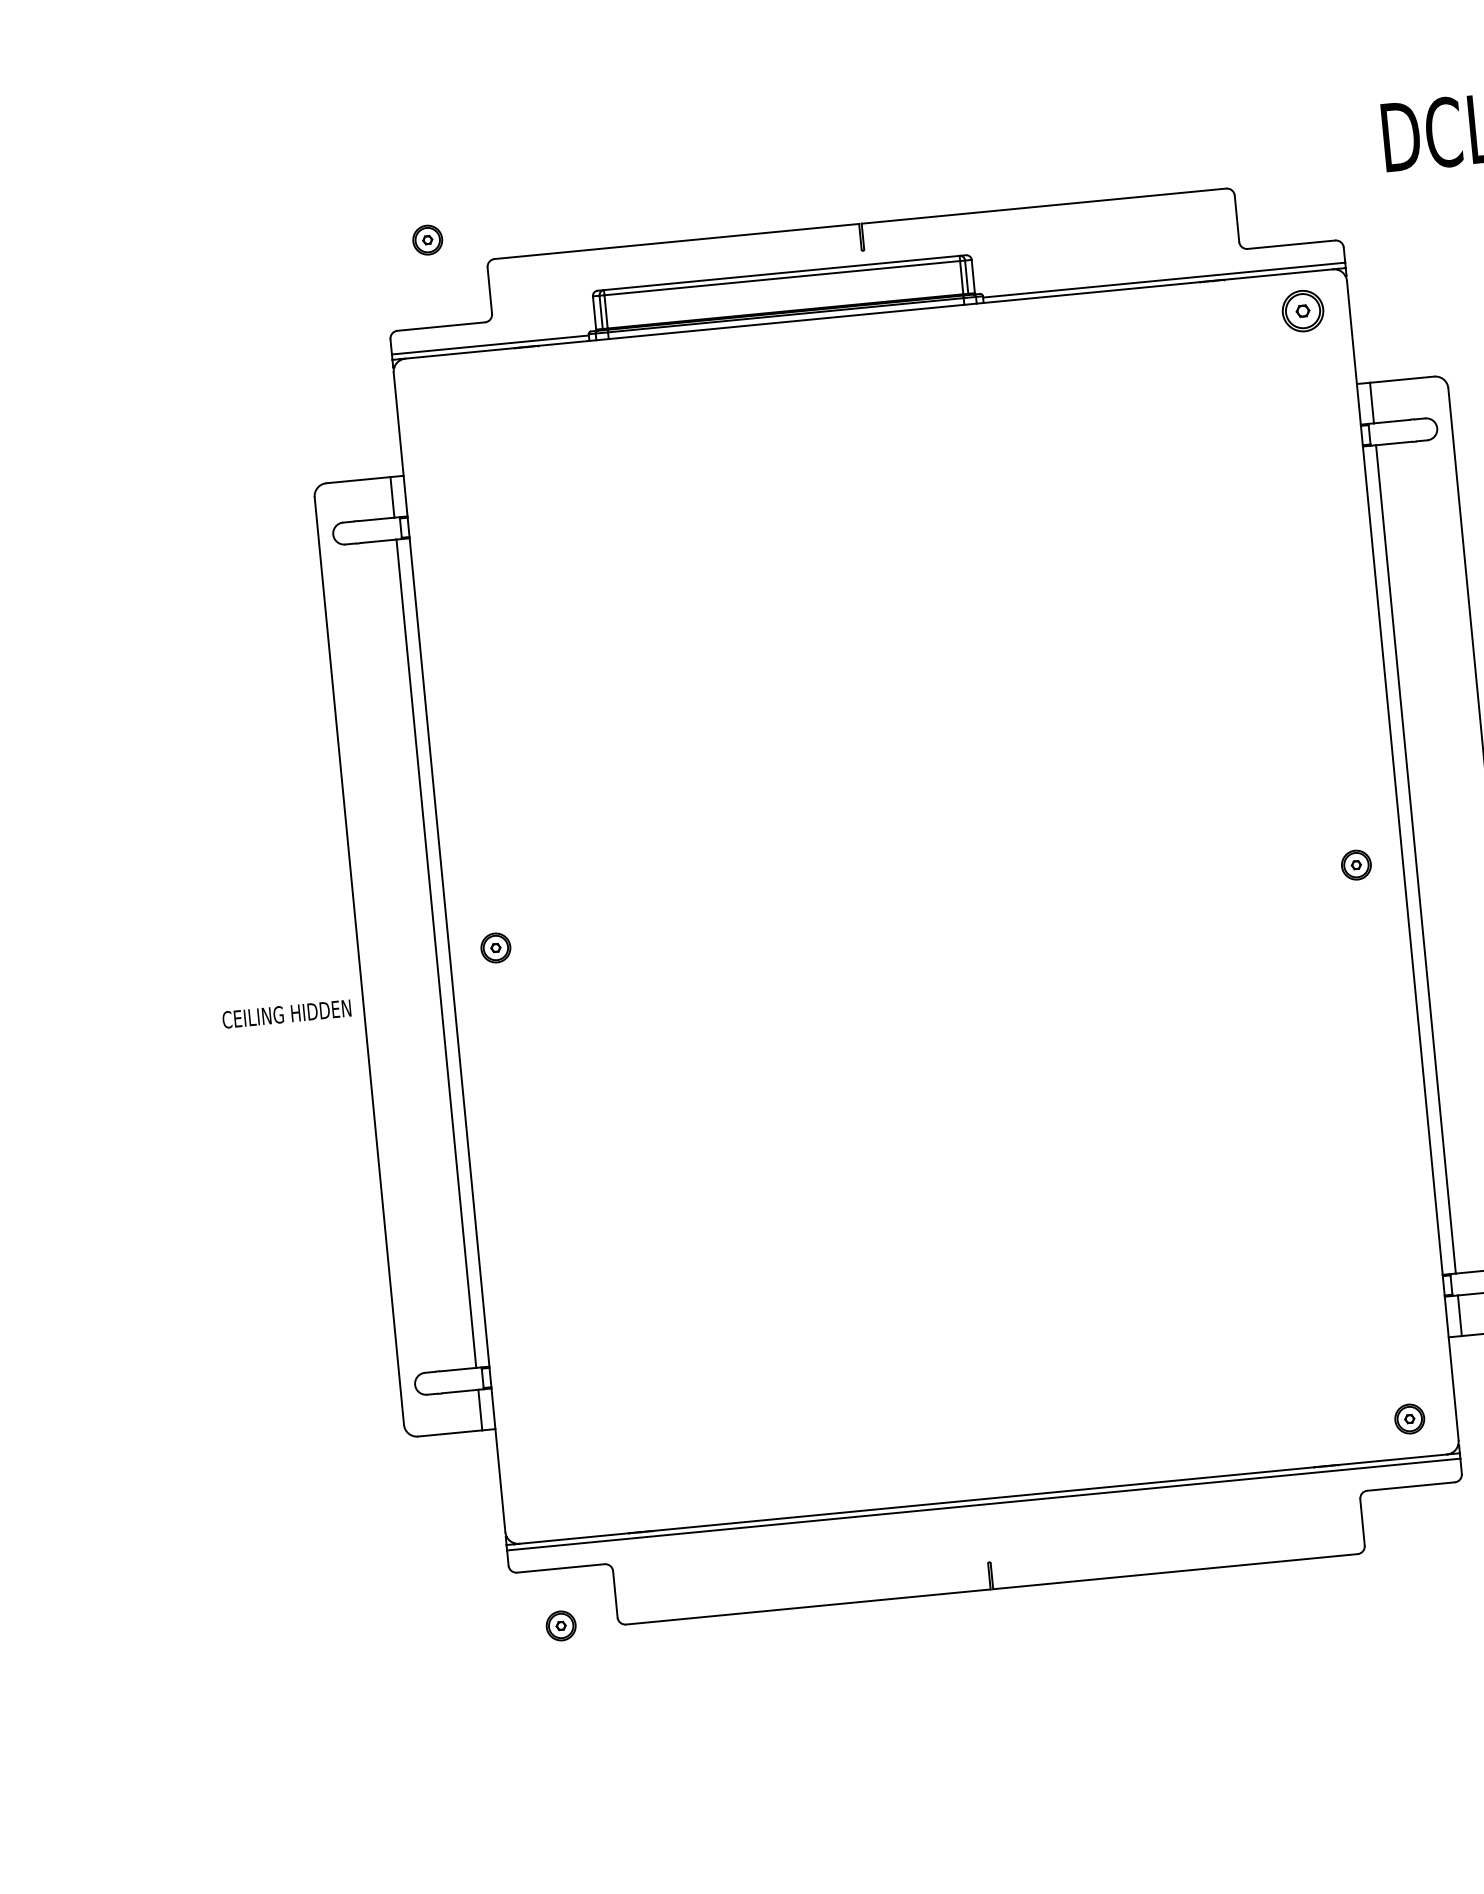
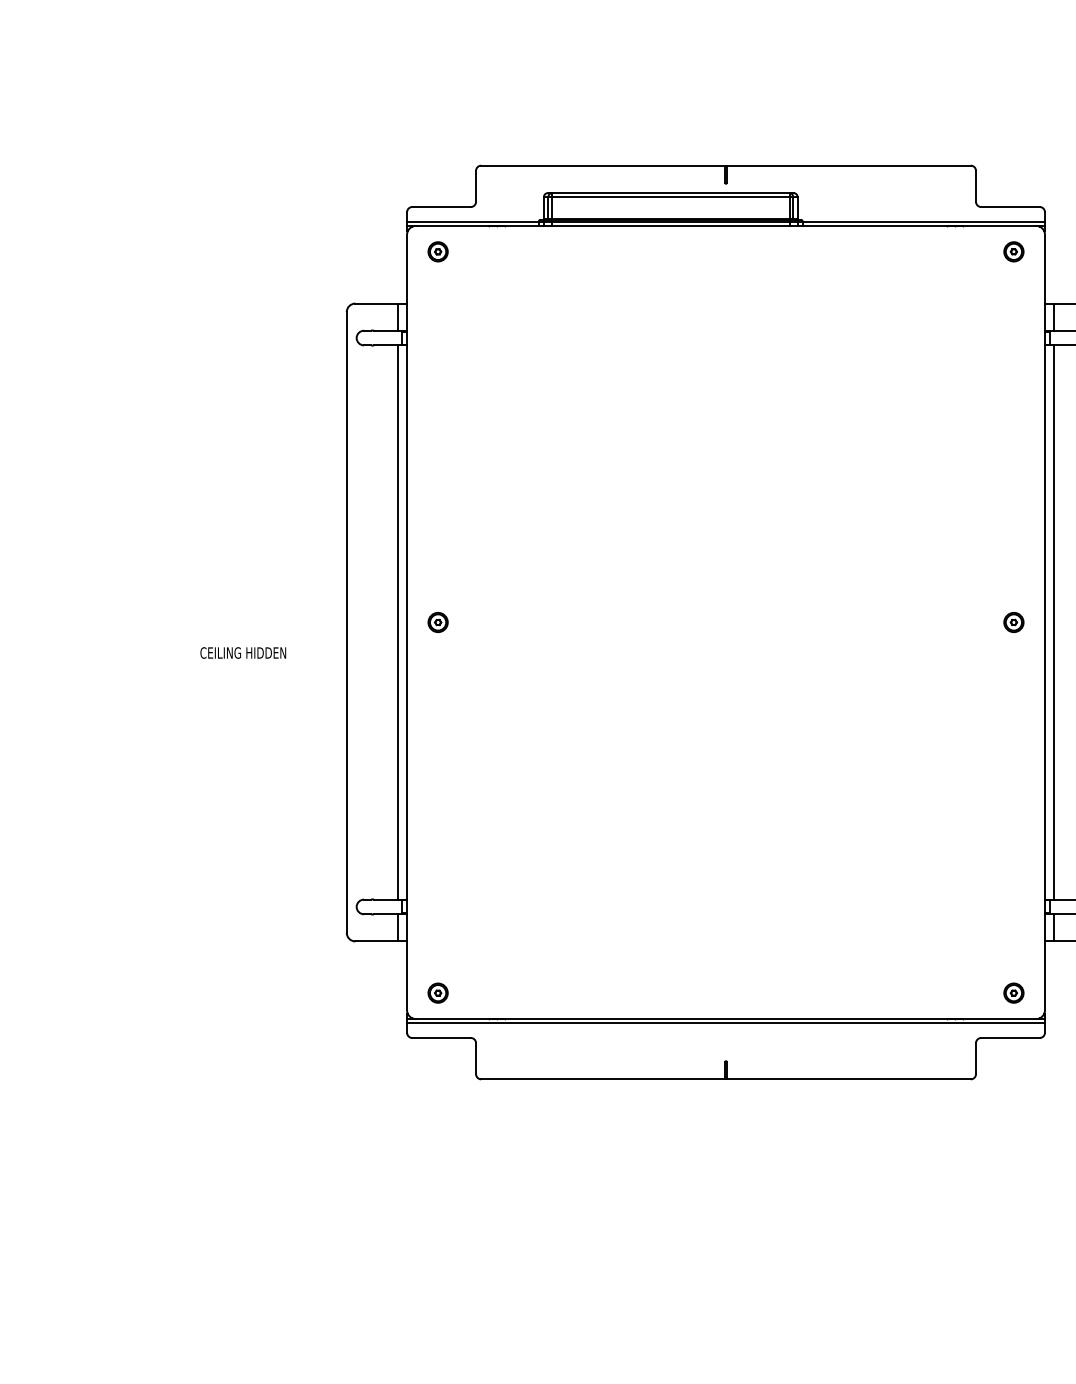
part: (426, 239) -> (437, 251), moved
part: (1302, 310) -> (1013, 251), size x0.71
text: (287, 1013) -> (243, 652), moved
part: (560, 1625) -> (437, 992), moved

